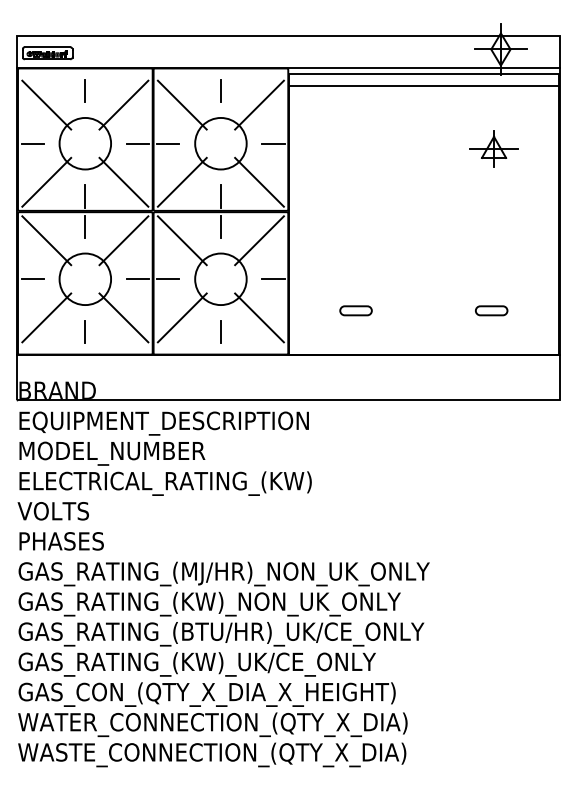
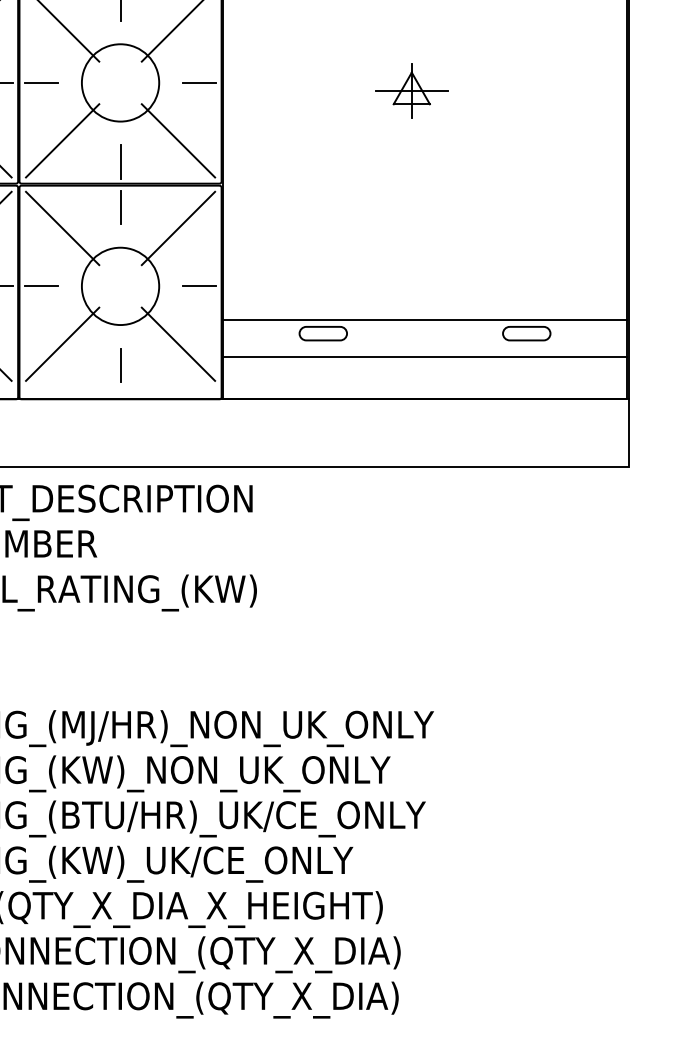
part: (493, 148) -> (410, 90), moved
line: (423, 301) -> (424, 319), added
line: (423, 326) -> (424, 357), added

